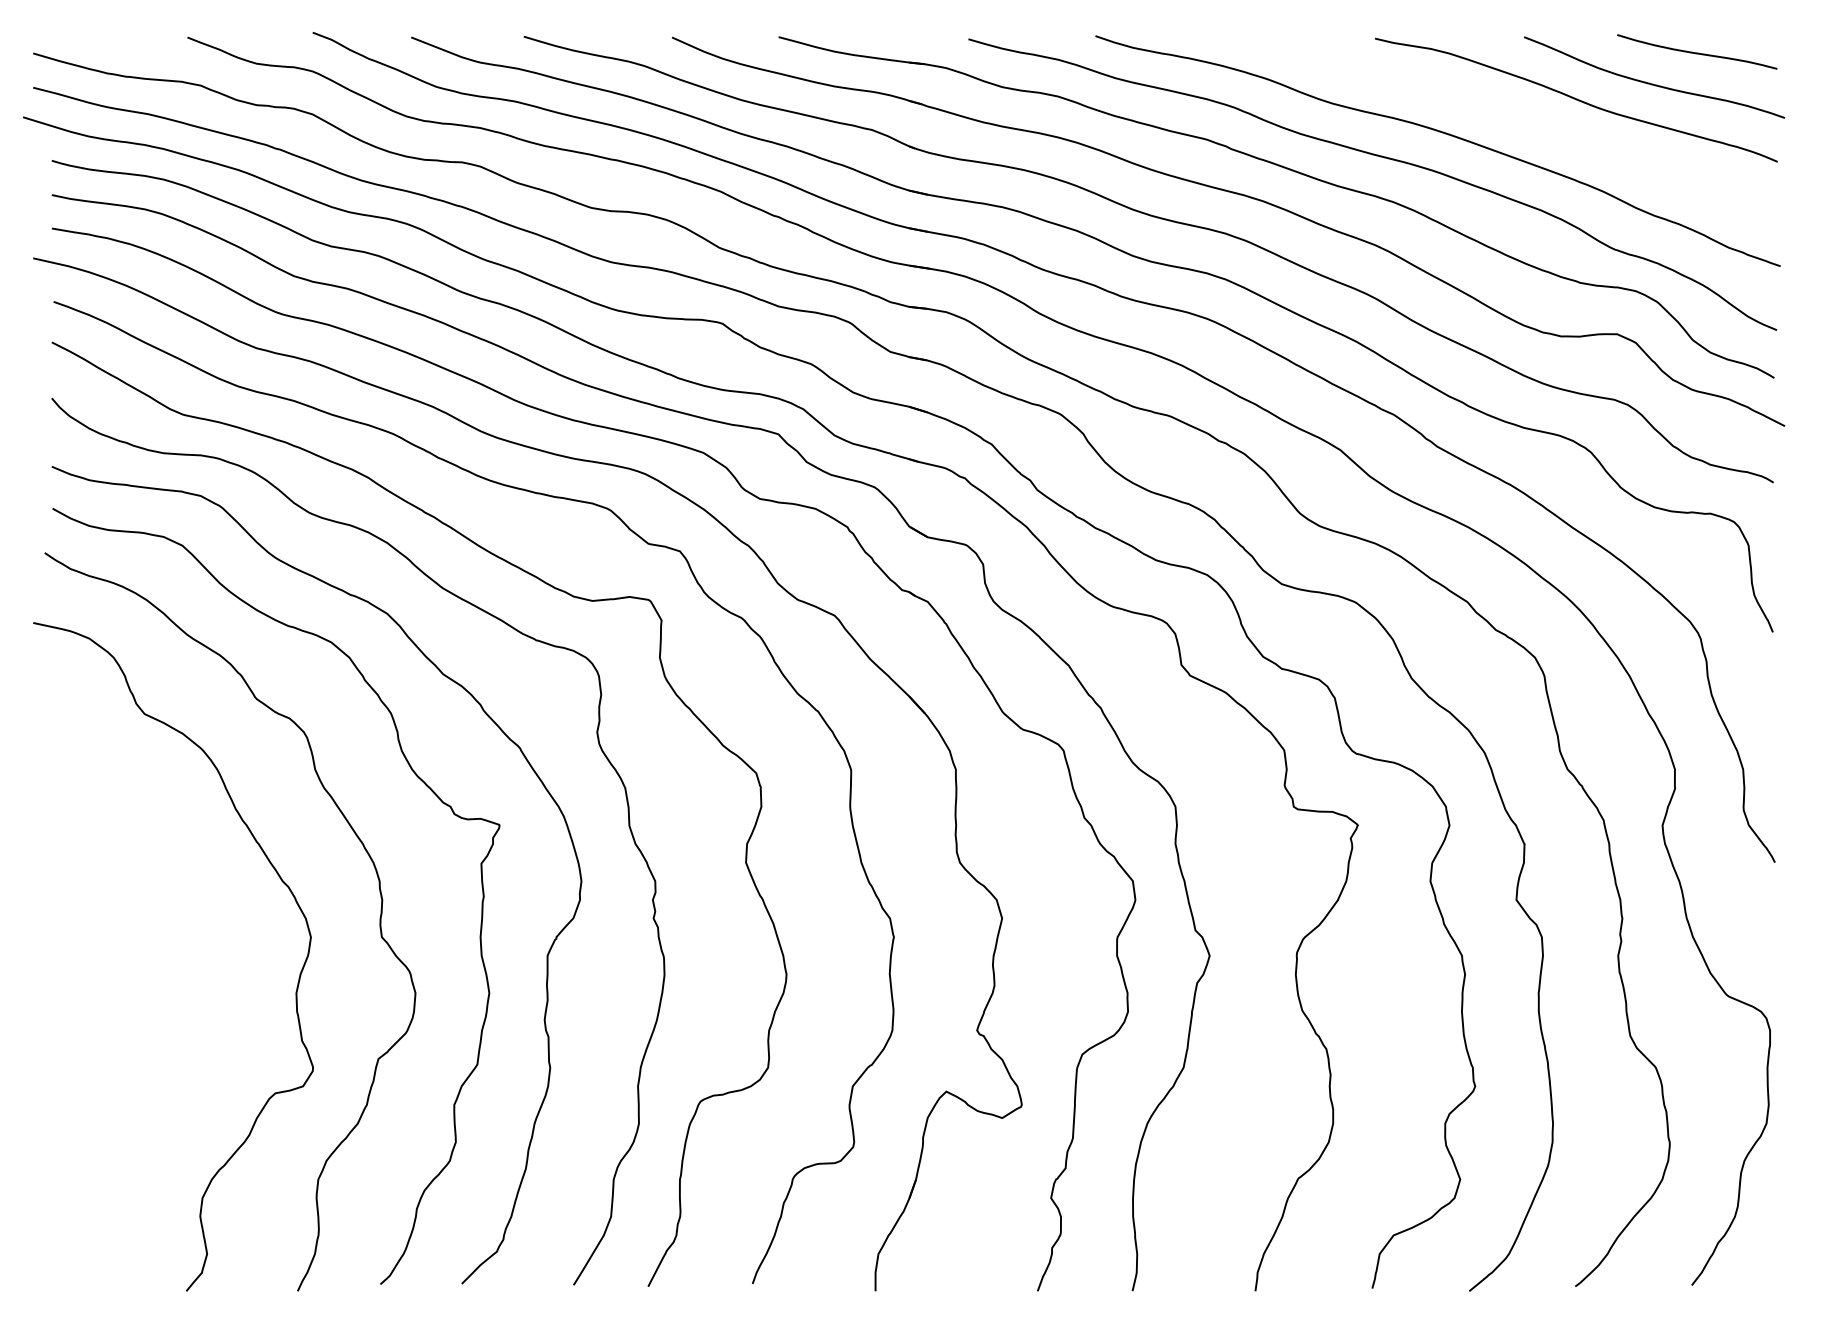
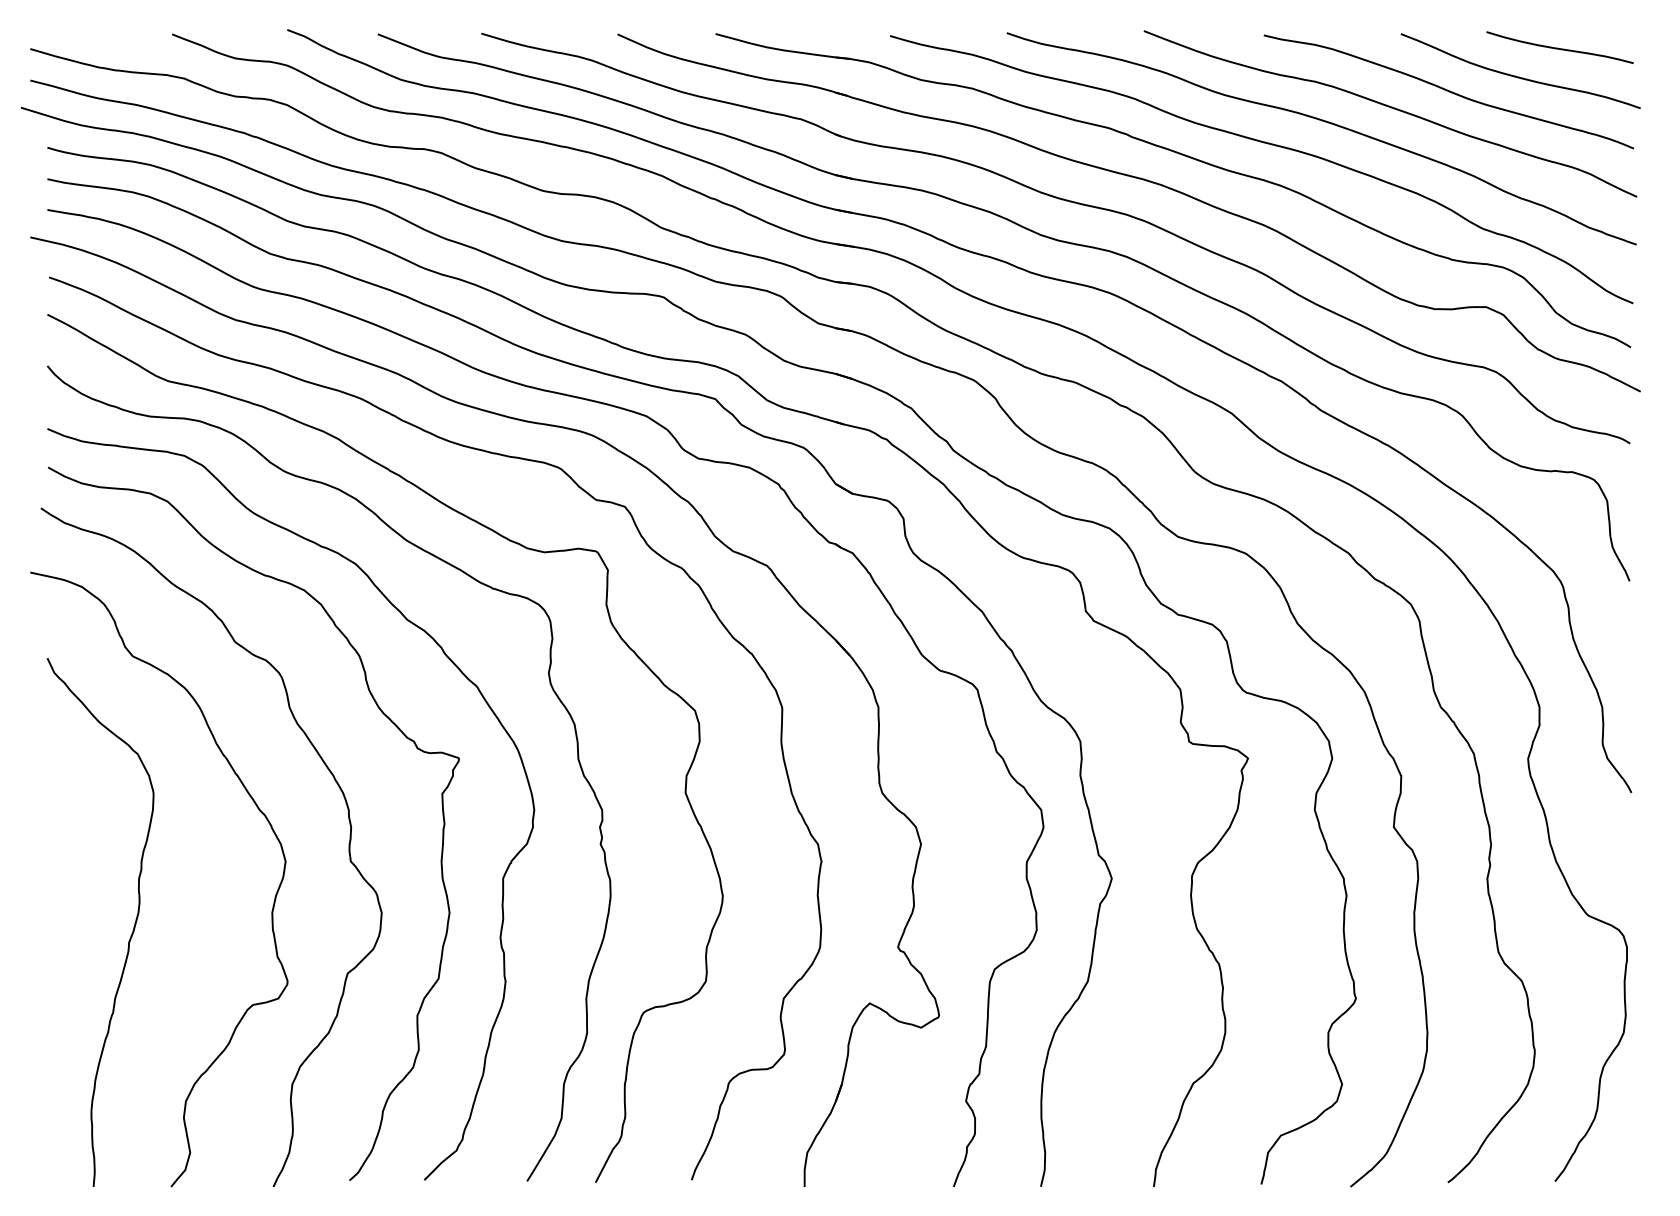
curve: (1516, 119) -> (1393, 109), added
curve: (142, 1017) -> (130, 935), added

